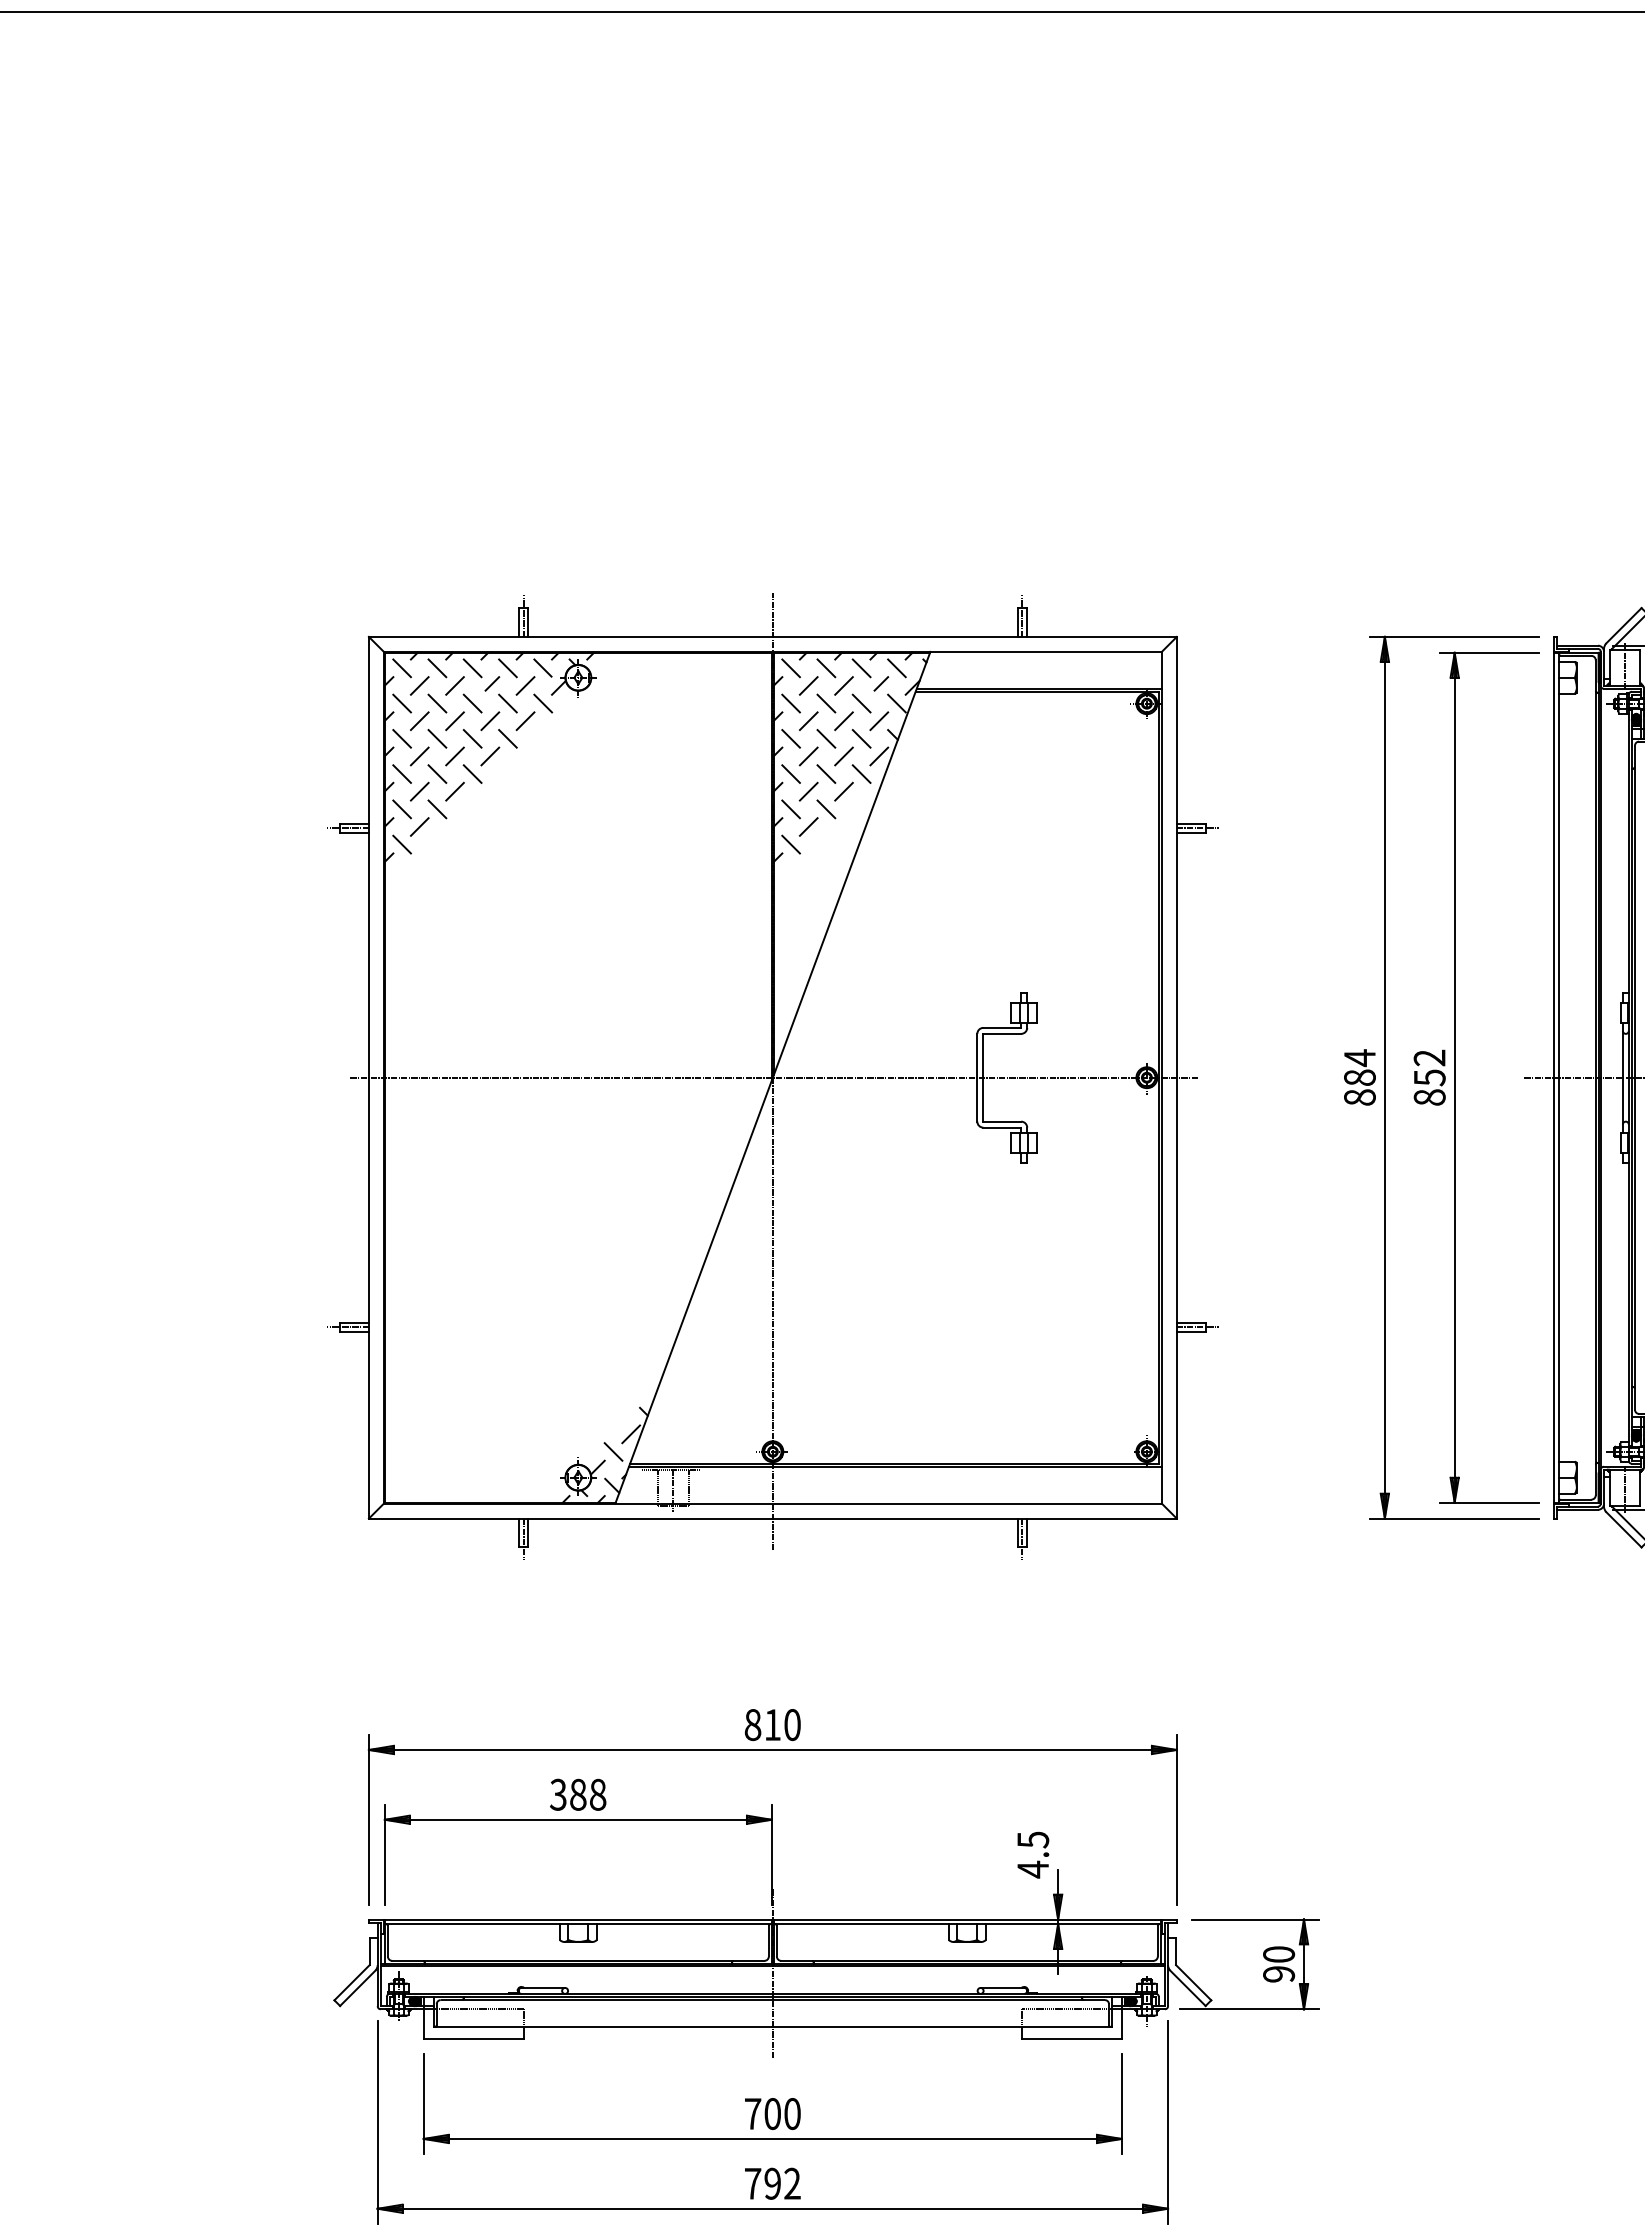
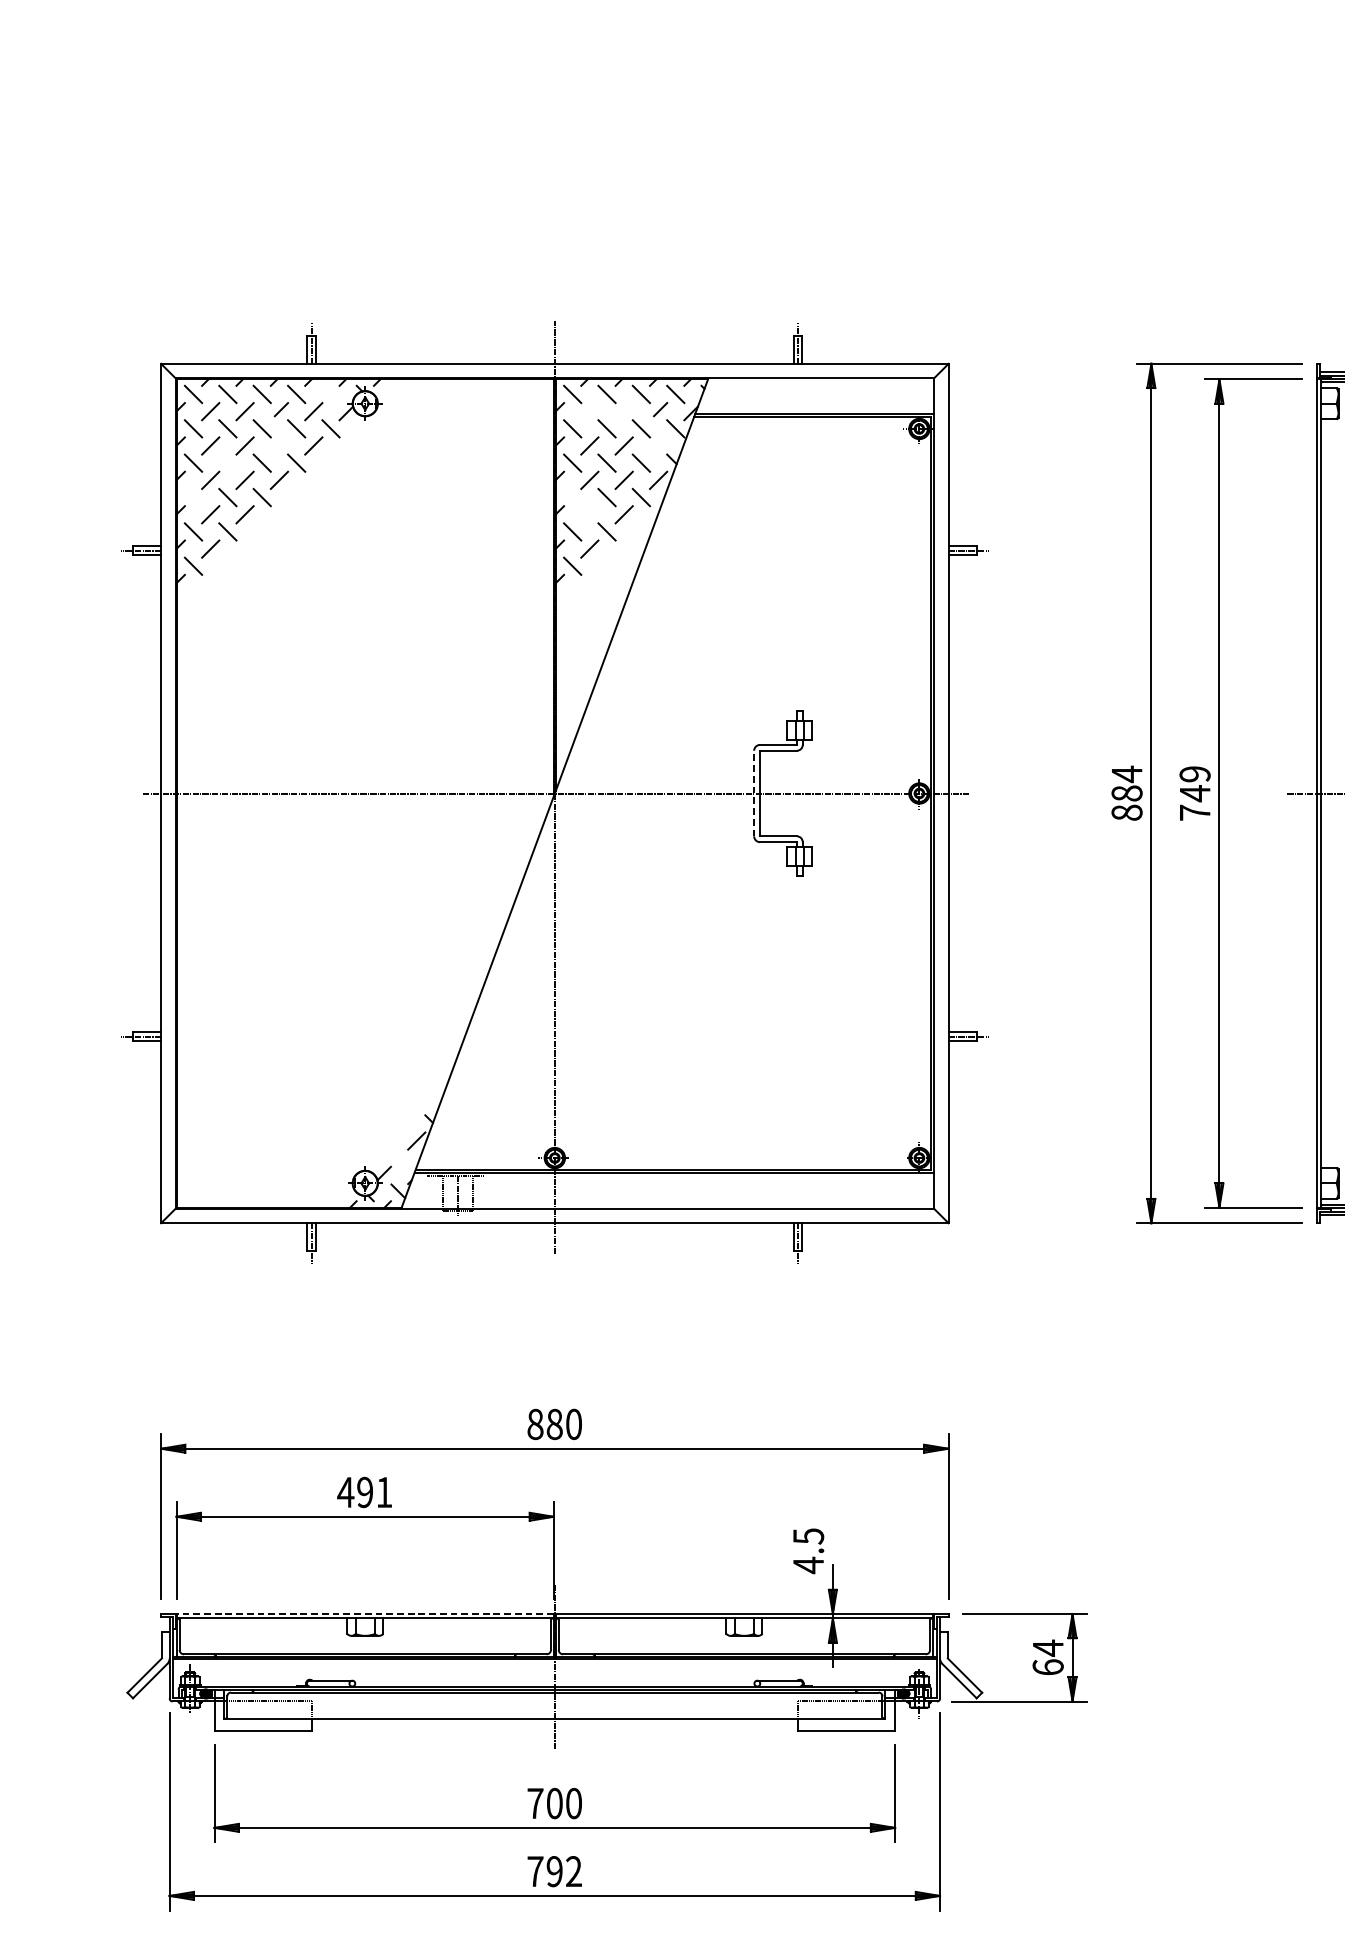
line: (542, 667) -> (330, 393), removed
line: (808, 685) -> (589, 411), removed
line: (843, 685) -> (623, 411), removed
line: (490, 721) -> (279, 446), removed
line: (879, 721) -> (658, 446), removed
line: (437, 738) -> (227, 462), removed
line: (401, 773) -> (192, 496), removed
line: (790, 773) -> (572, 496), removed
line: (808, 791) -> (589, 514), removed
line: (977, 1077) -> (754, 793), solid -> dashed
text: (1429, 1077) -> (1194, 793), 852 -> 749
line: (613, 1451) -> (399, 1157), removed
text: (772, 1725) -> (554, 1424), 810 -> 880
text: (577, 1794) -> (364, 1492), 388 -> 491
line: (577, 1919) -> (364, 1613), solid -> dashed
text: (1279, 1963) -> (1048, 1656), 90 -> 64

